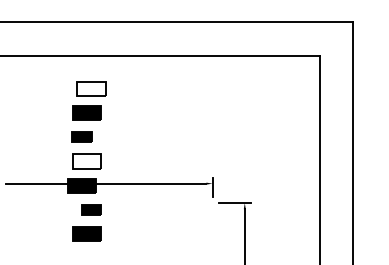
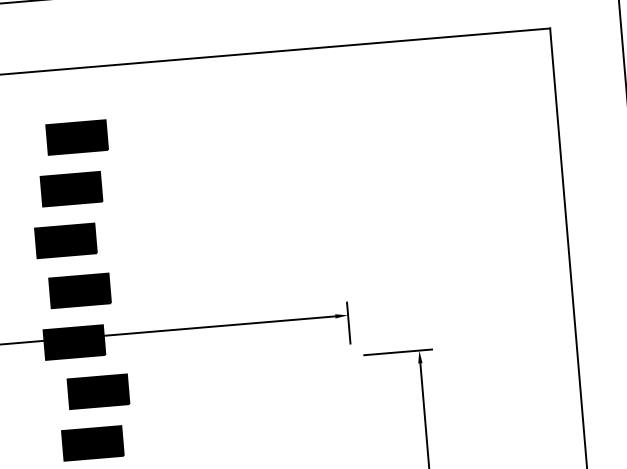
fill: (91, 88) -> (77, 136), added
part: (81, 136) -> (64, 239), size x1.43
fill: (86, 161) -> (79, 291), added
part: (91, 209) -> (98, 390), size x1.43

